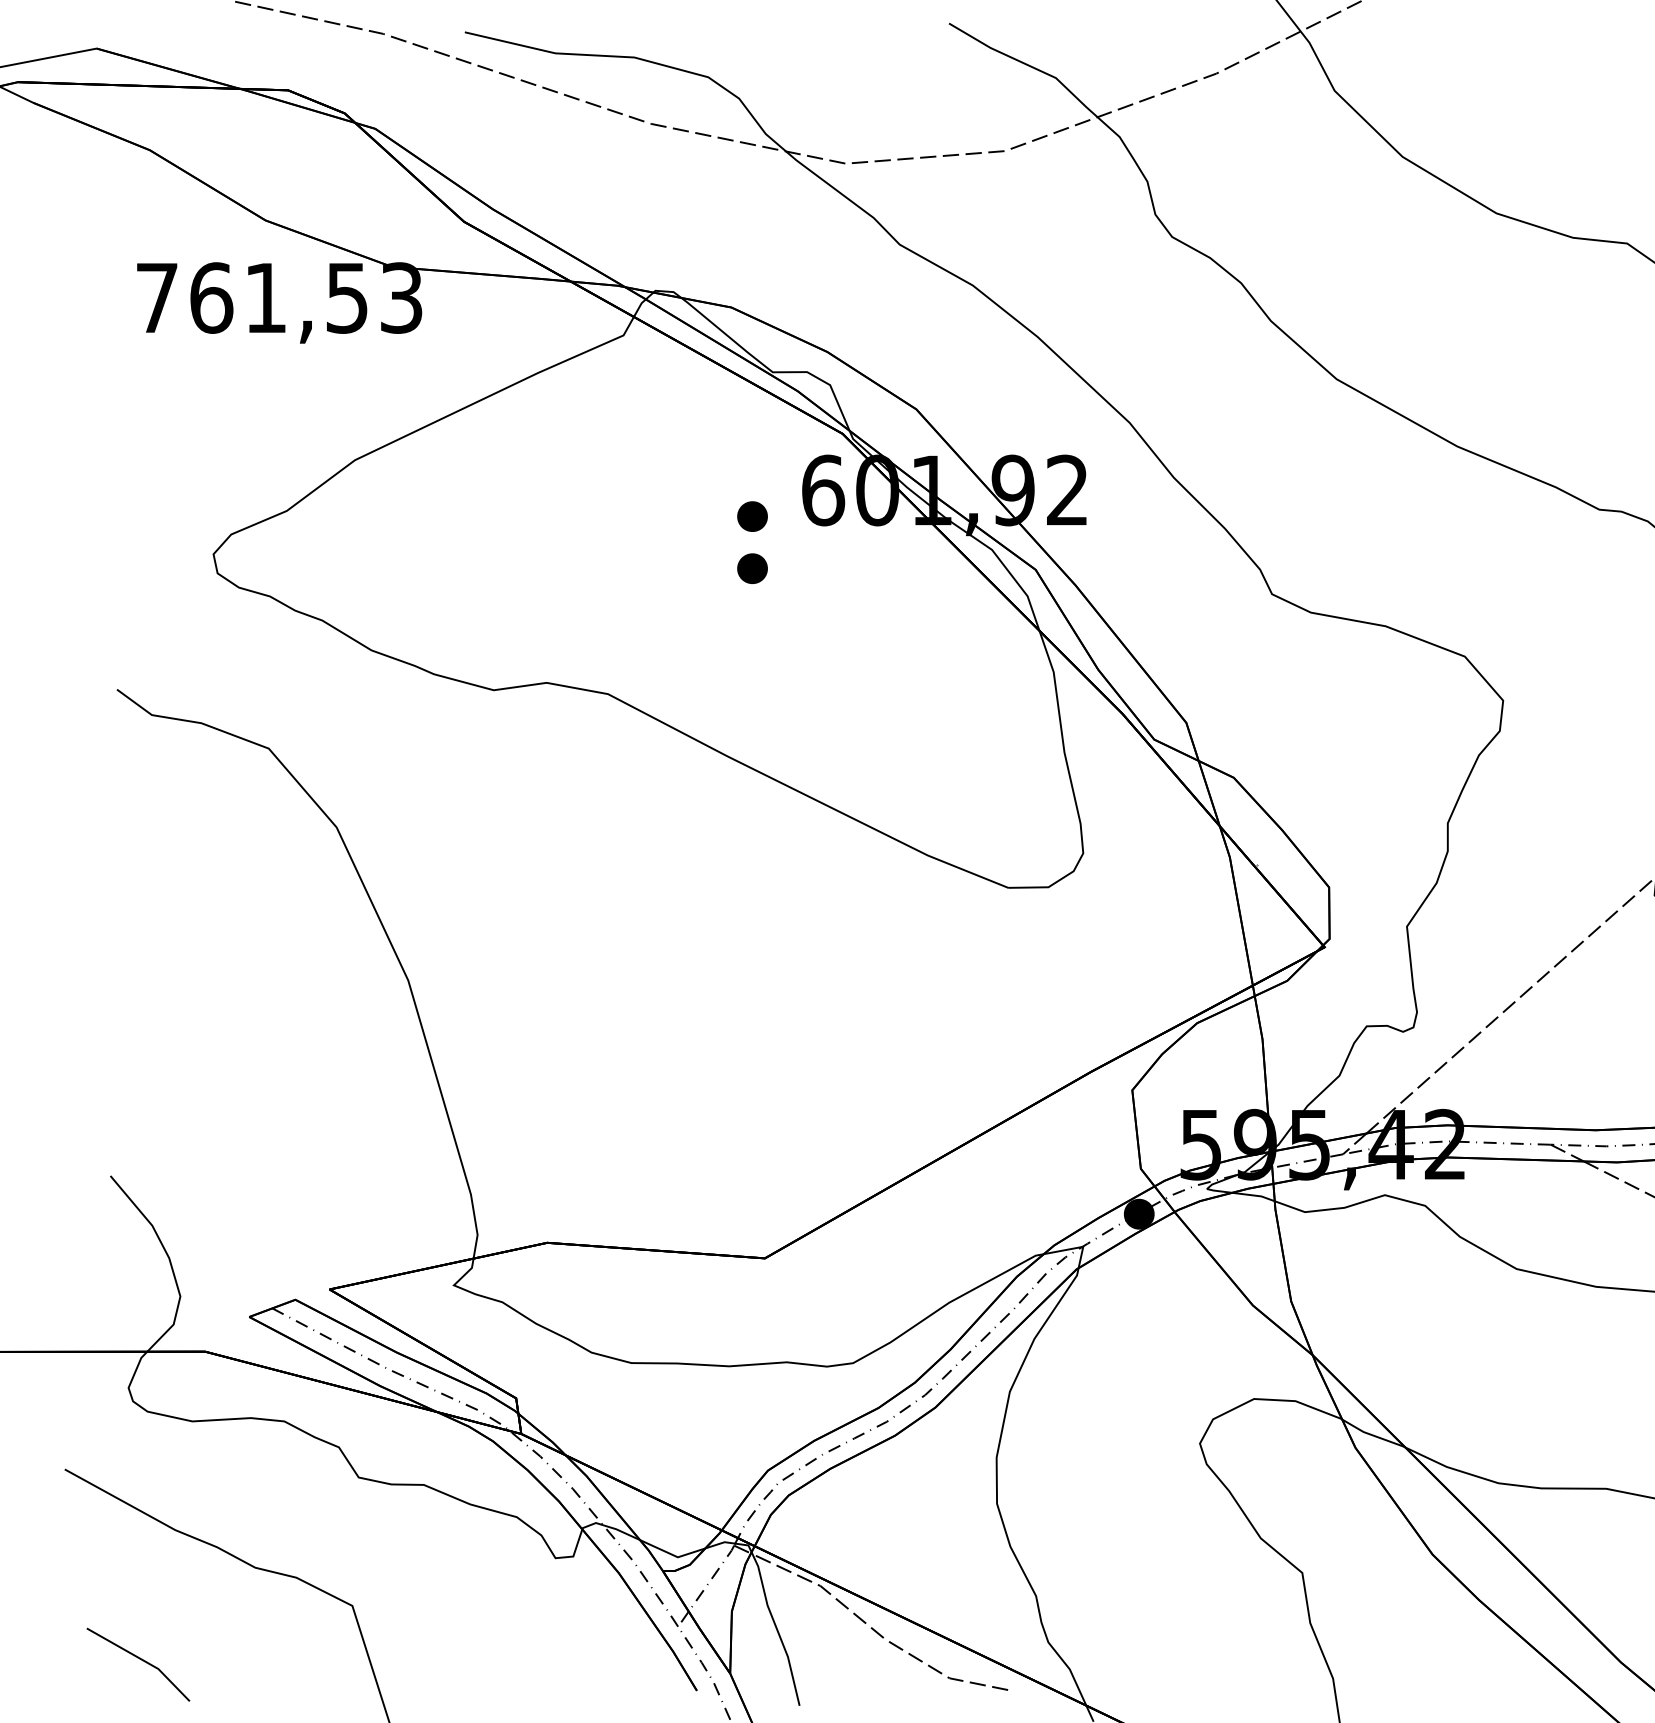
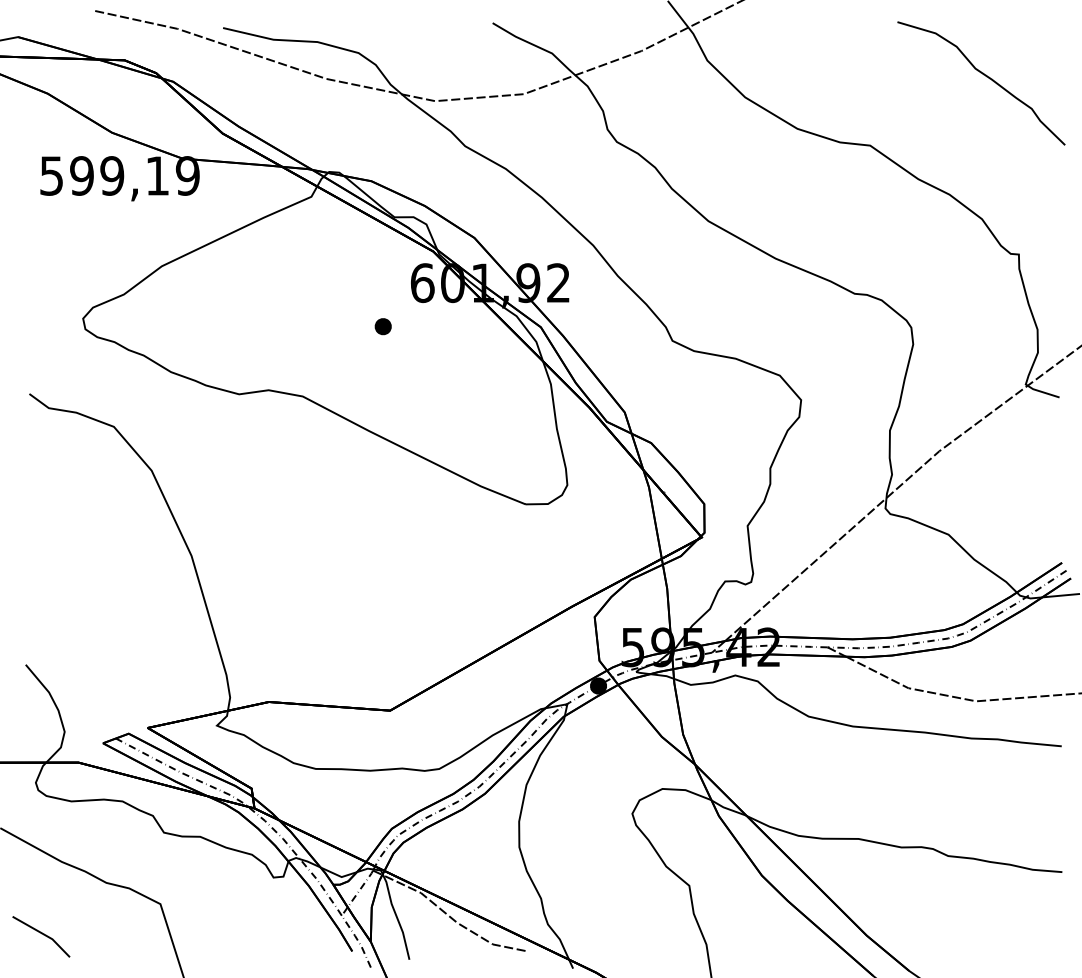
text: (278, 297) -> (119, 175), 761,53 -> 599,19
part: (751, 516) -> (382, 297), removed

